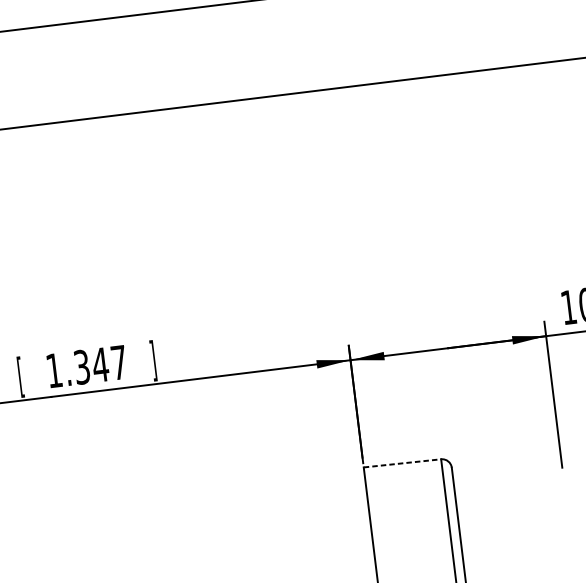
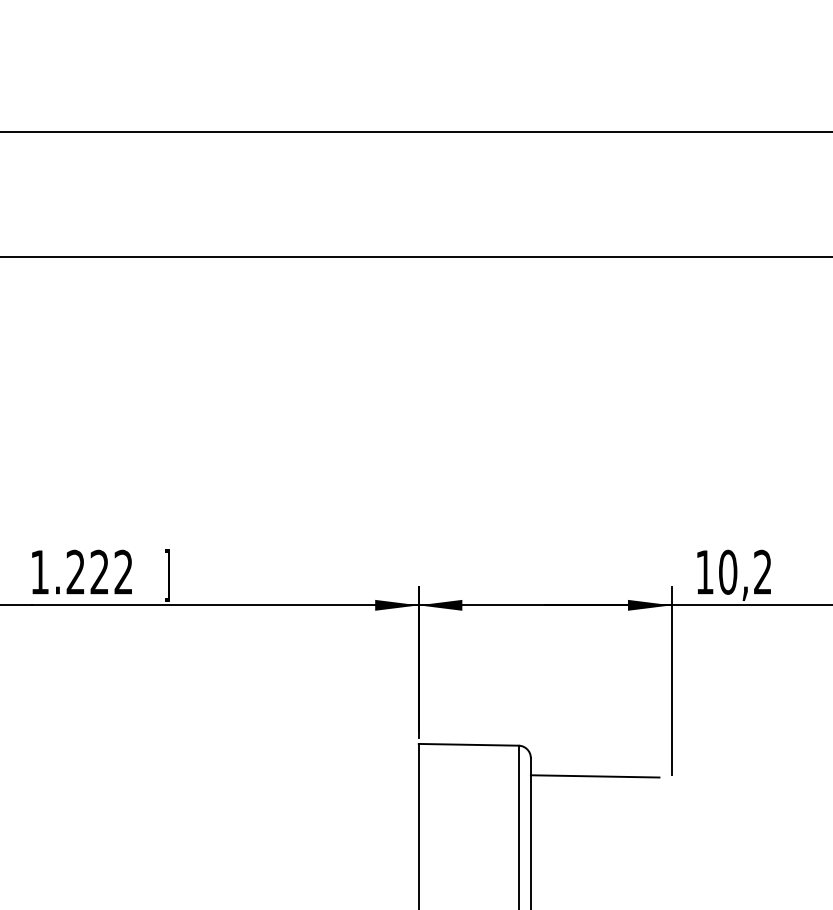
text: (100, 364) -> (99, 571), 1.347 -> 1.222
line: (402, 463) -> (468, 744), dashed -> solid
line: (502, 475) -> (594, 776), added

